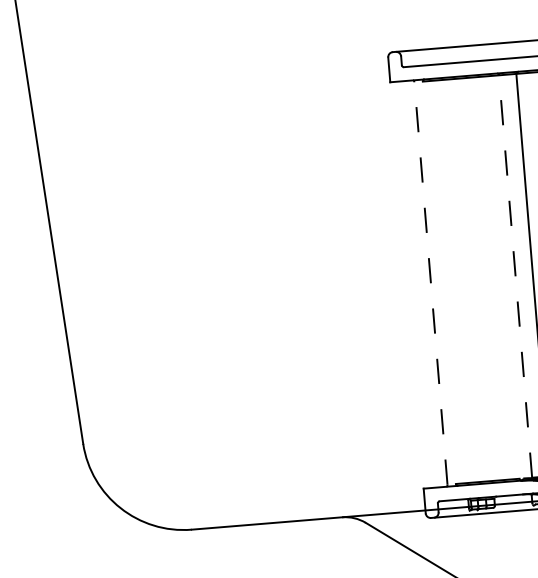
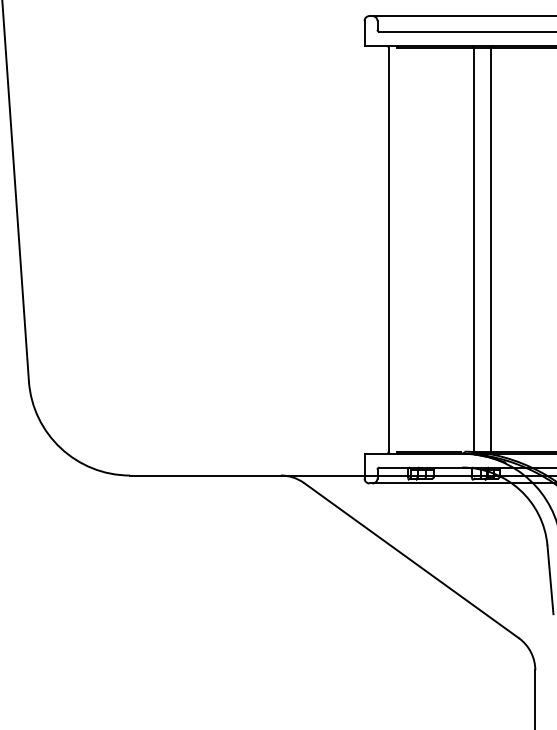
line: (515, 276) -> (473, 249), dashed -> solid
line: (430, 283) -> (388, 249), dashed -> solid

